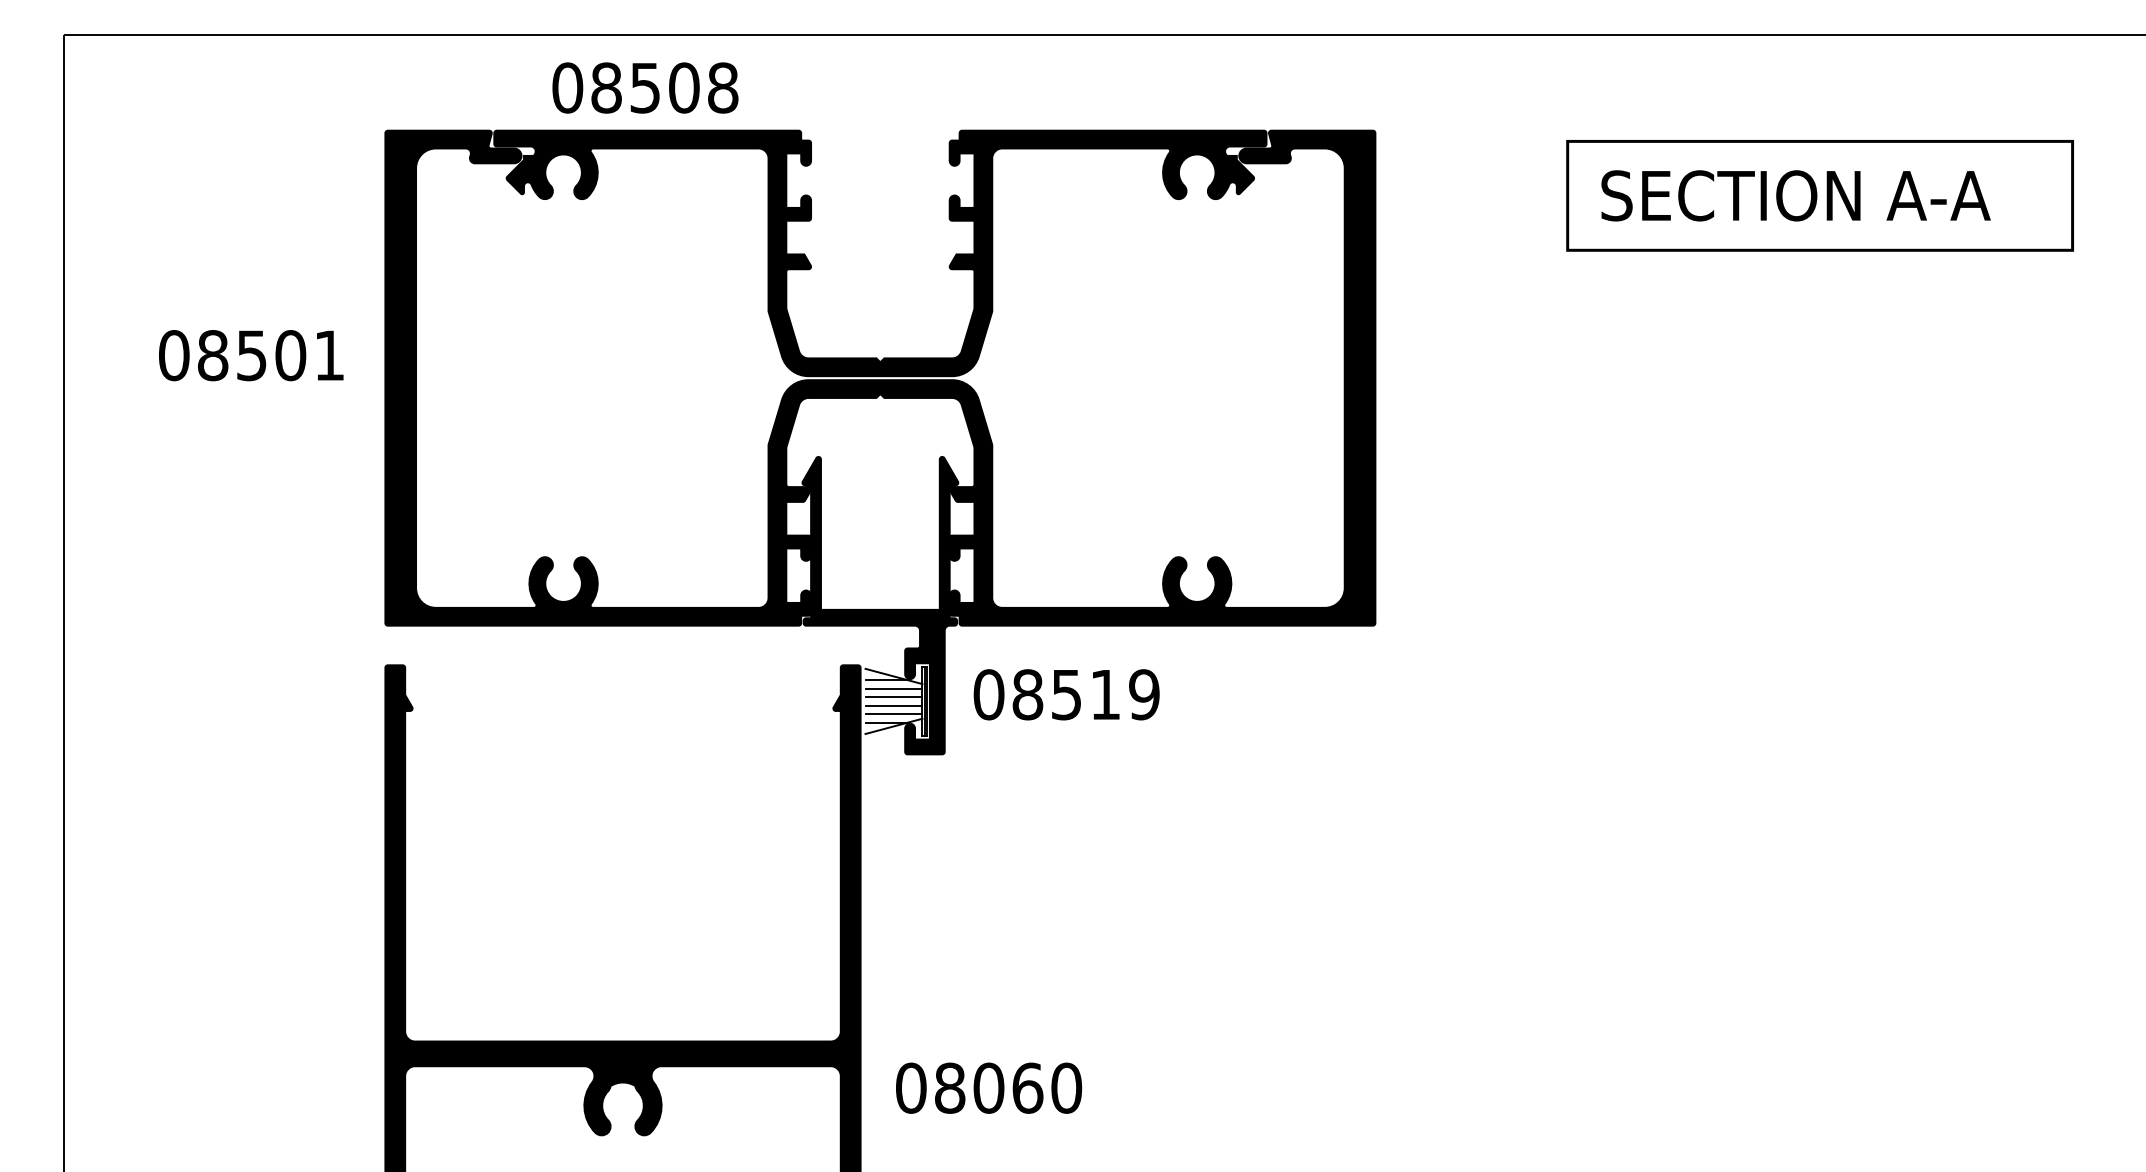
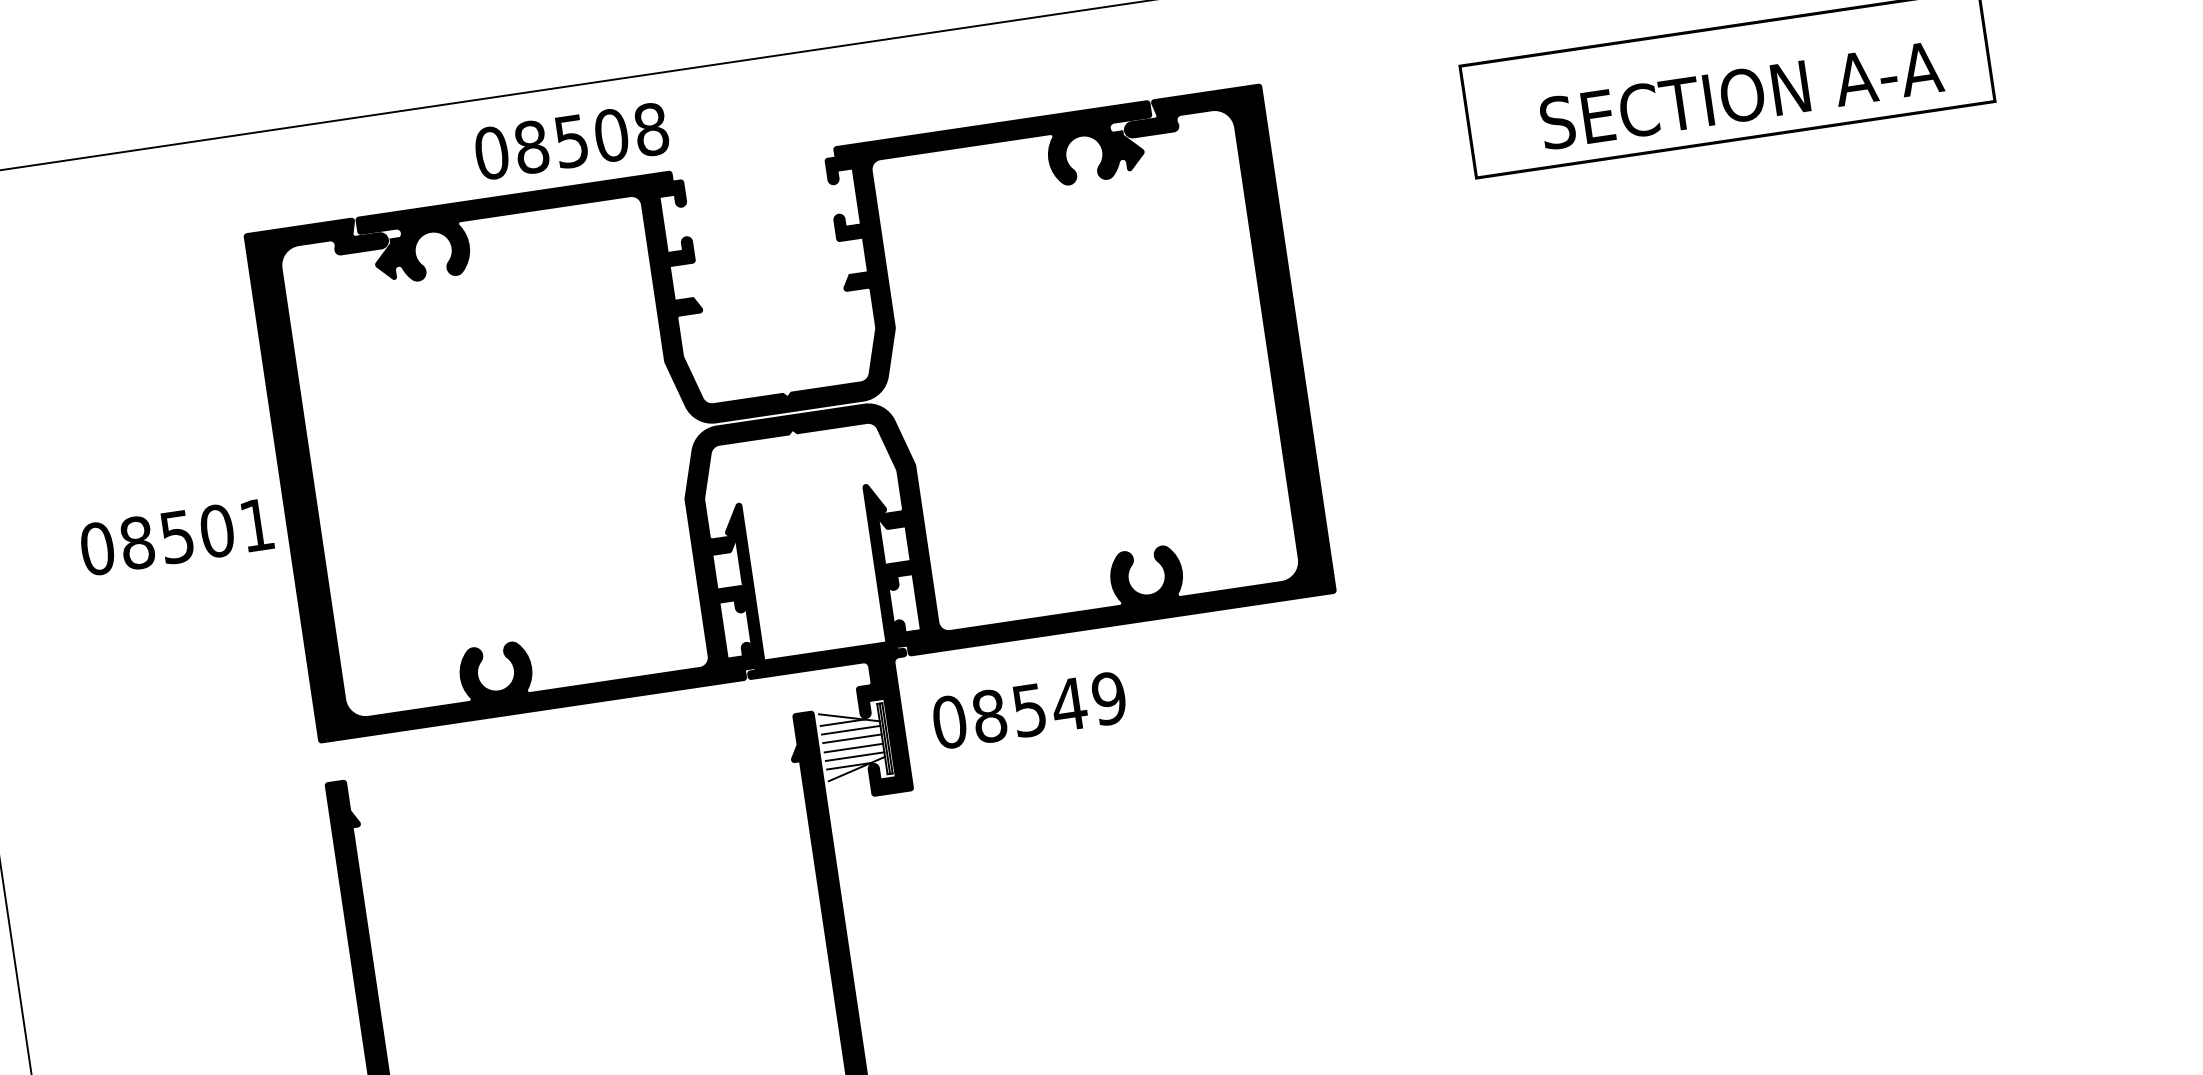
text: (645, 87) -> (571, 140), moved
text: (1795, 195) -> (1741, 95), moved
text: (251, 355) -> (176, 536), moved
text: (1105, 694) -> (1069, 704), 08519 -> 08549

